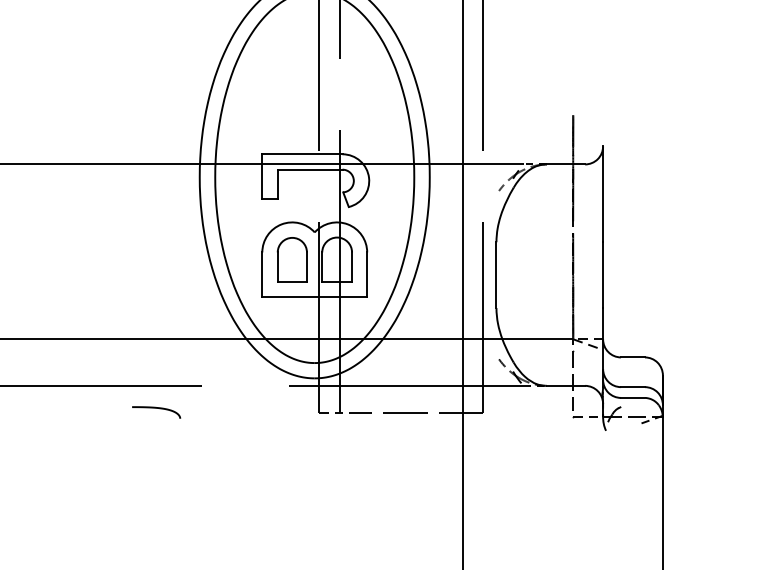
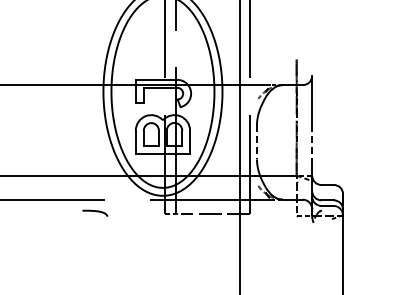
line: (495, 275) -> (256, 142), solid -> dashed
line: (603, 275) -> (312, 142), solid -> dashed
curve: (157, 408) -> (95, 211), moved

